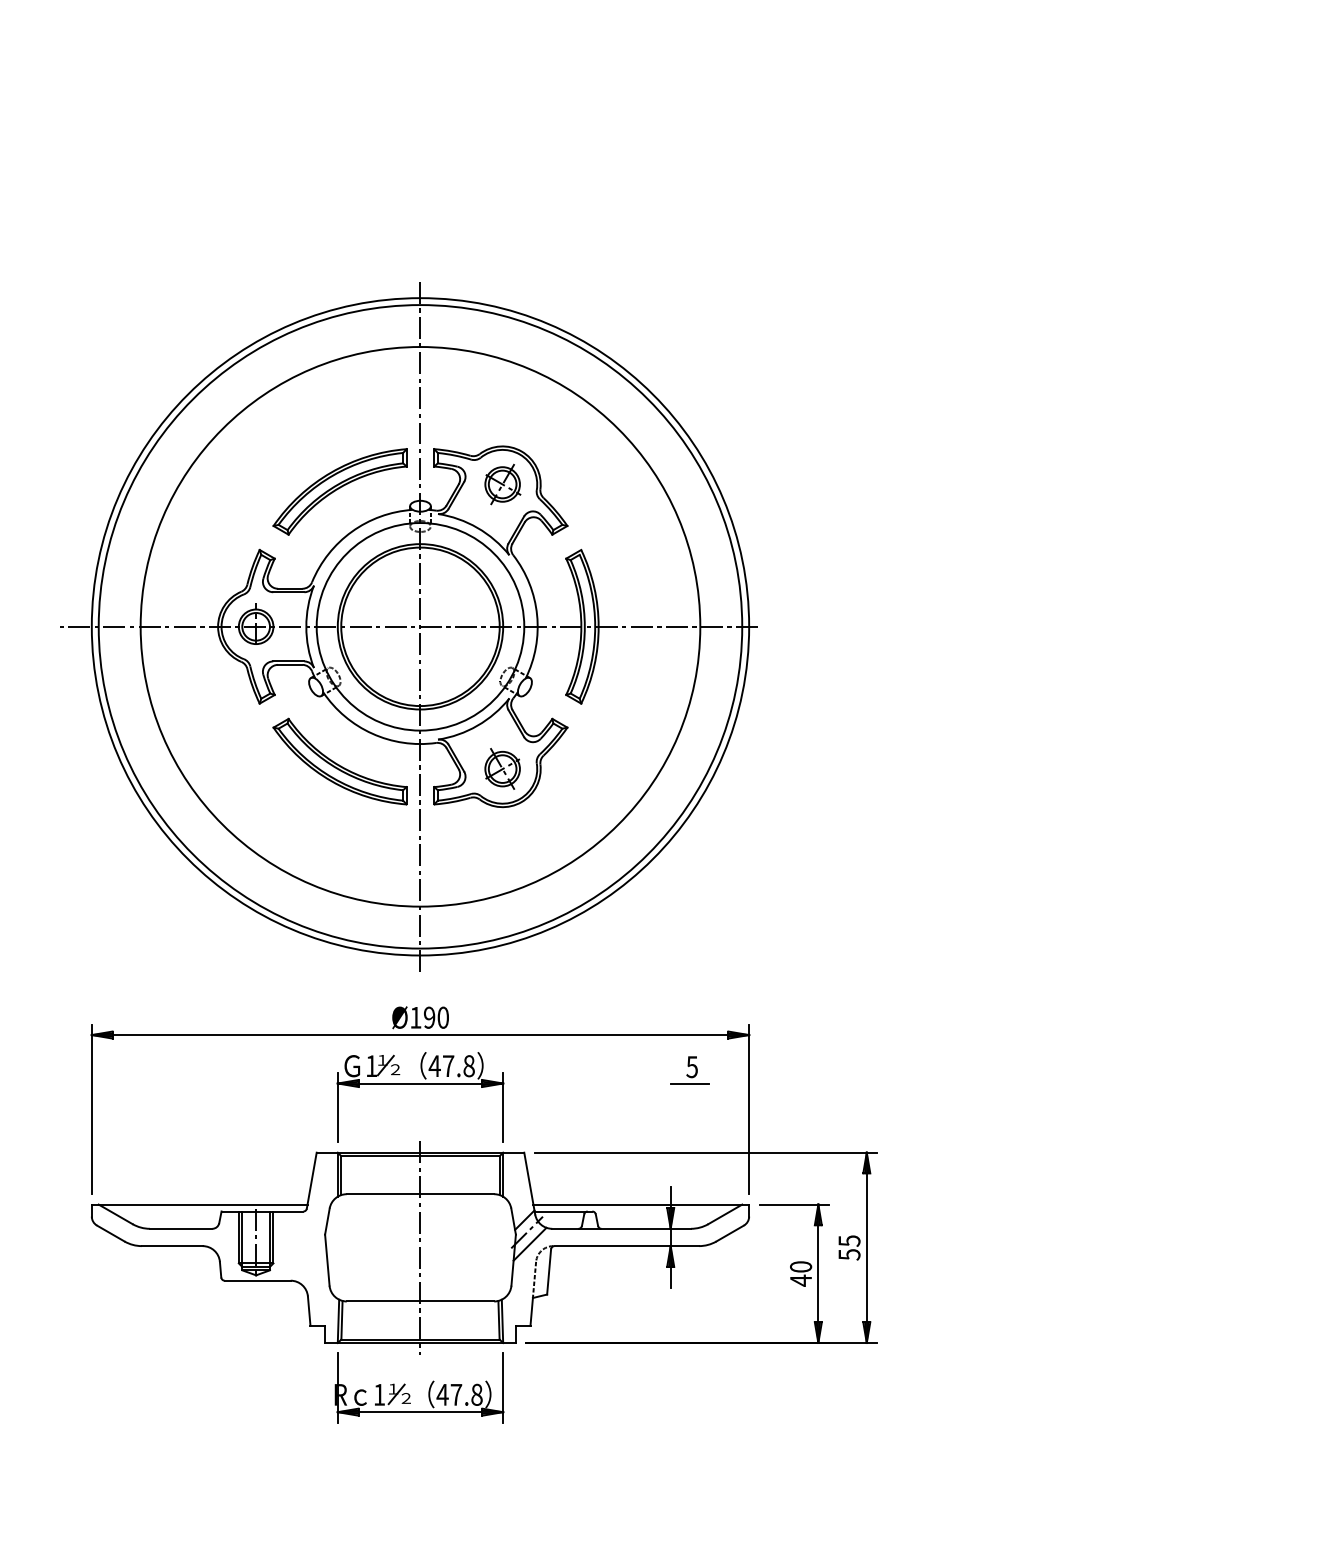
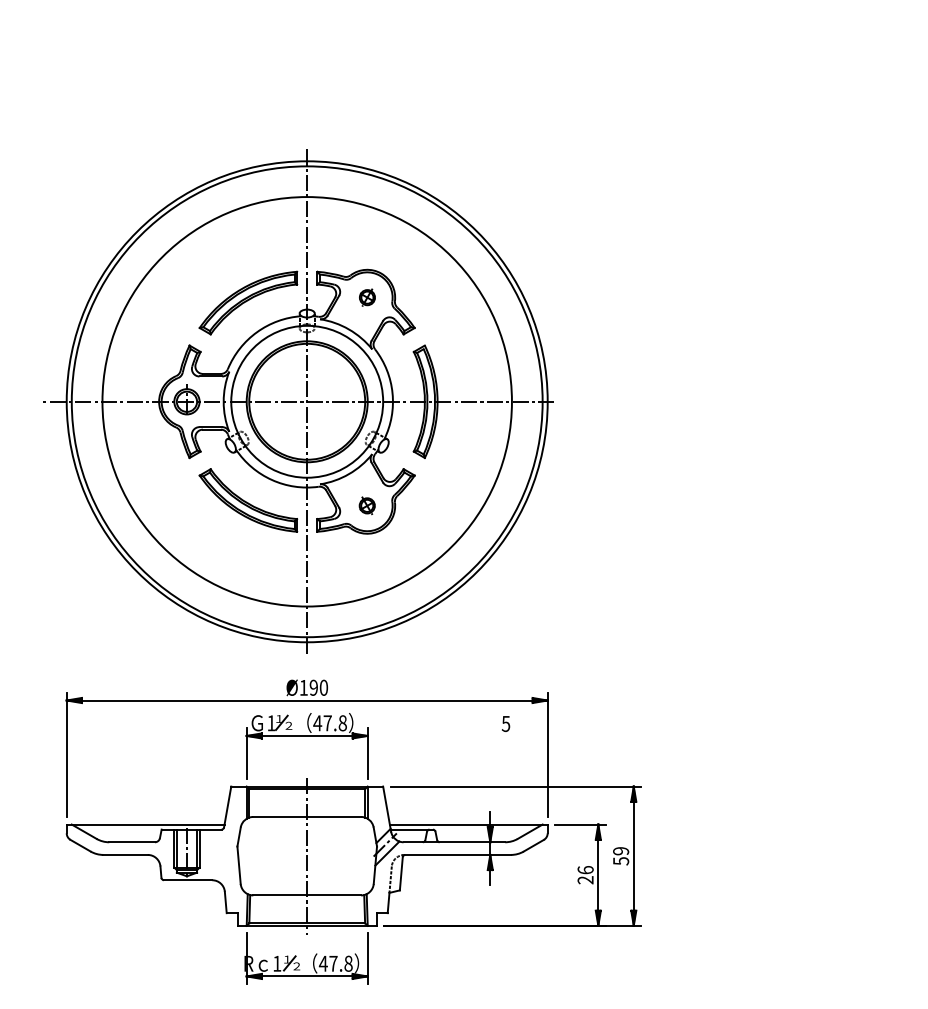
part: (502, 484) -> (367, 297), size x0.6
part: (502, 768) -> (367, 505), size x0.6
line: (689, 1083) -> (504, 735), removed
text: (849, 1240) -> (621, 850), 55 -> 59
text: (800, 1273) -> (585, 874), 40 -> 26

